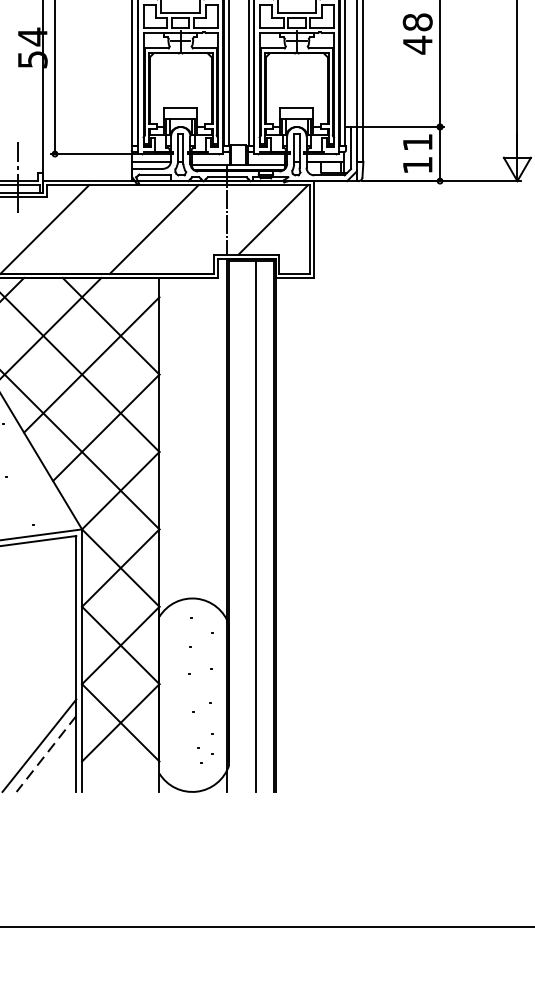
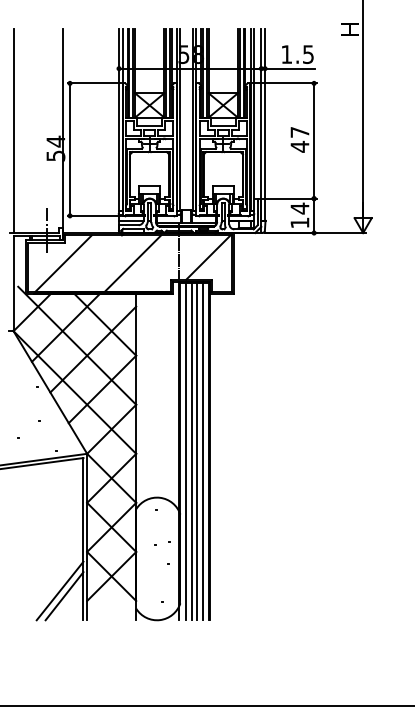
text: (417, 20) -> (299, 131), 48 -> 47
text: (417, 142) -> (299, 208), 11 -> 14
line: (238, 525) -> (186, 451), added
line: (246, 525) -> (191, 451), added
line: (264, 525) -> (202, 451), added
line: (46, 754) -> (64, 596), dashed -> solid

